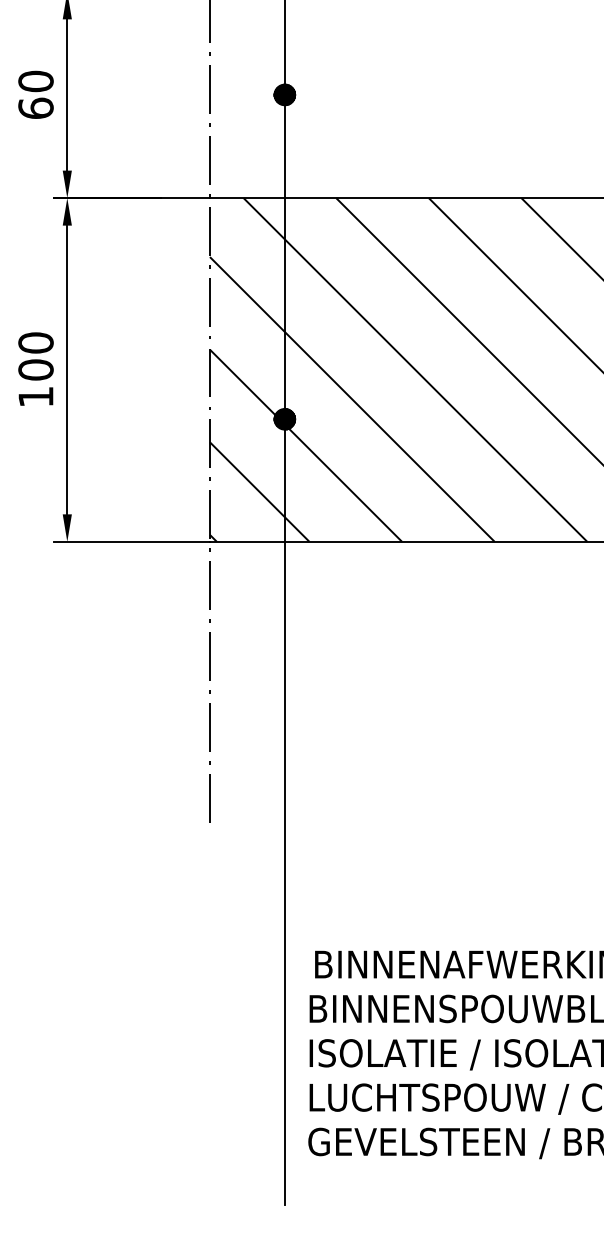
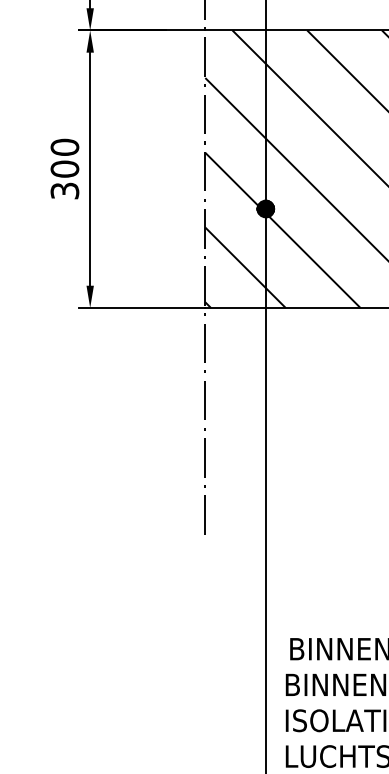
text: (35, 396) -> (64, 190), 100 -> 300

